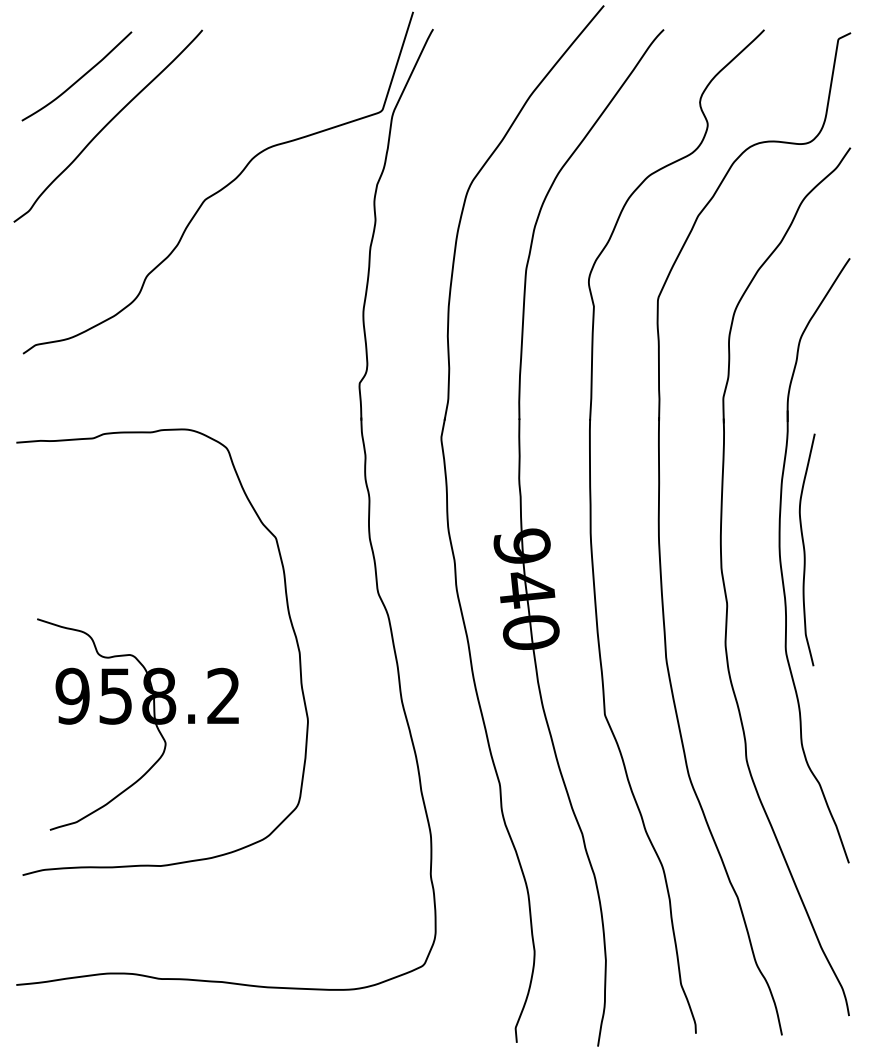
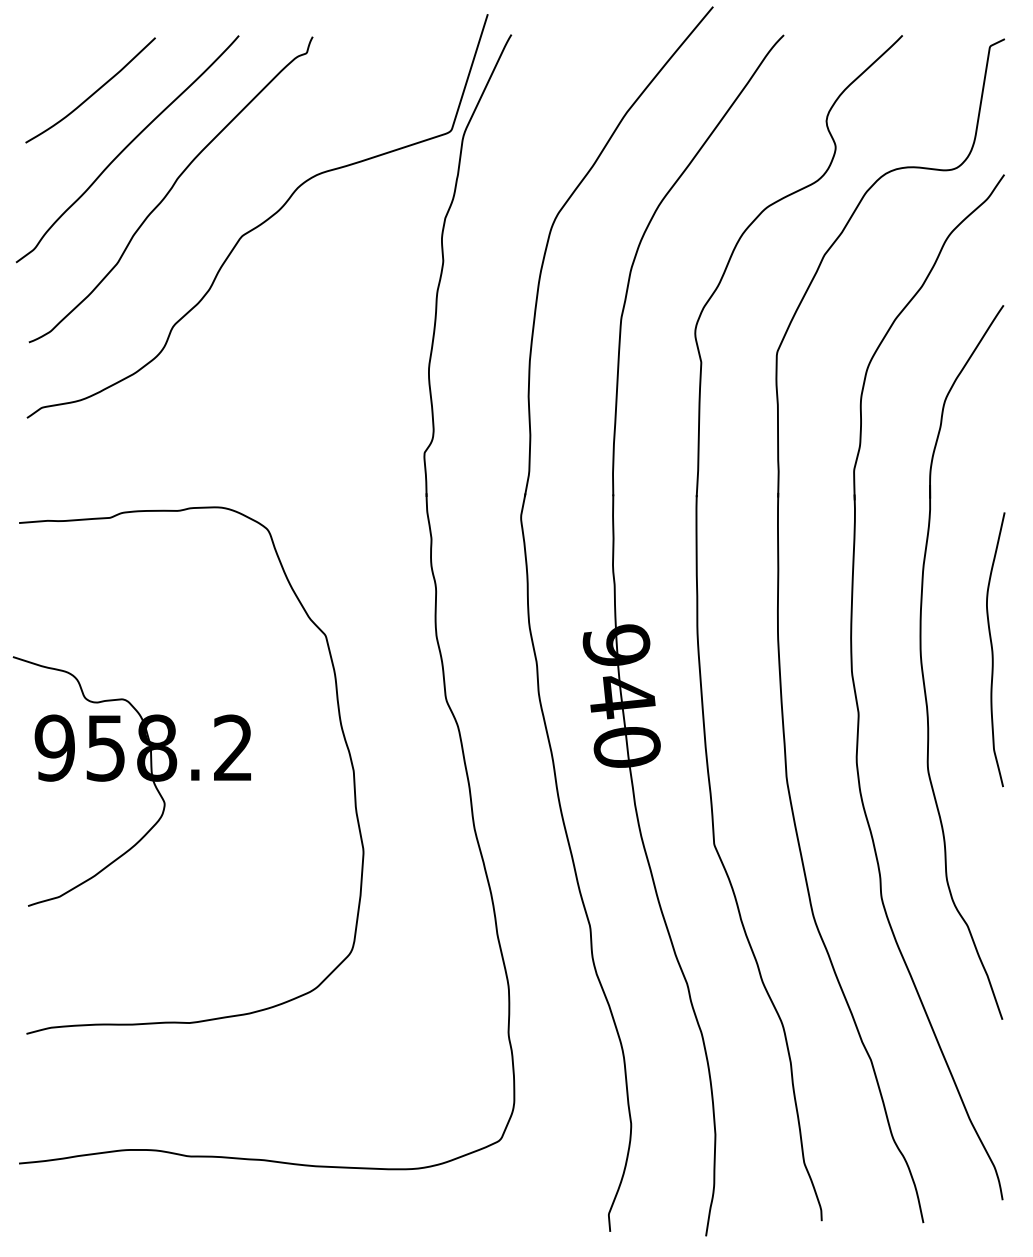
curve: (144, 160) -> (170, 189), added
curve: (805, 549) -> (993, 649), moved
part: (145, 719) -> (140, 775), moved

